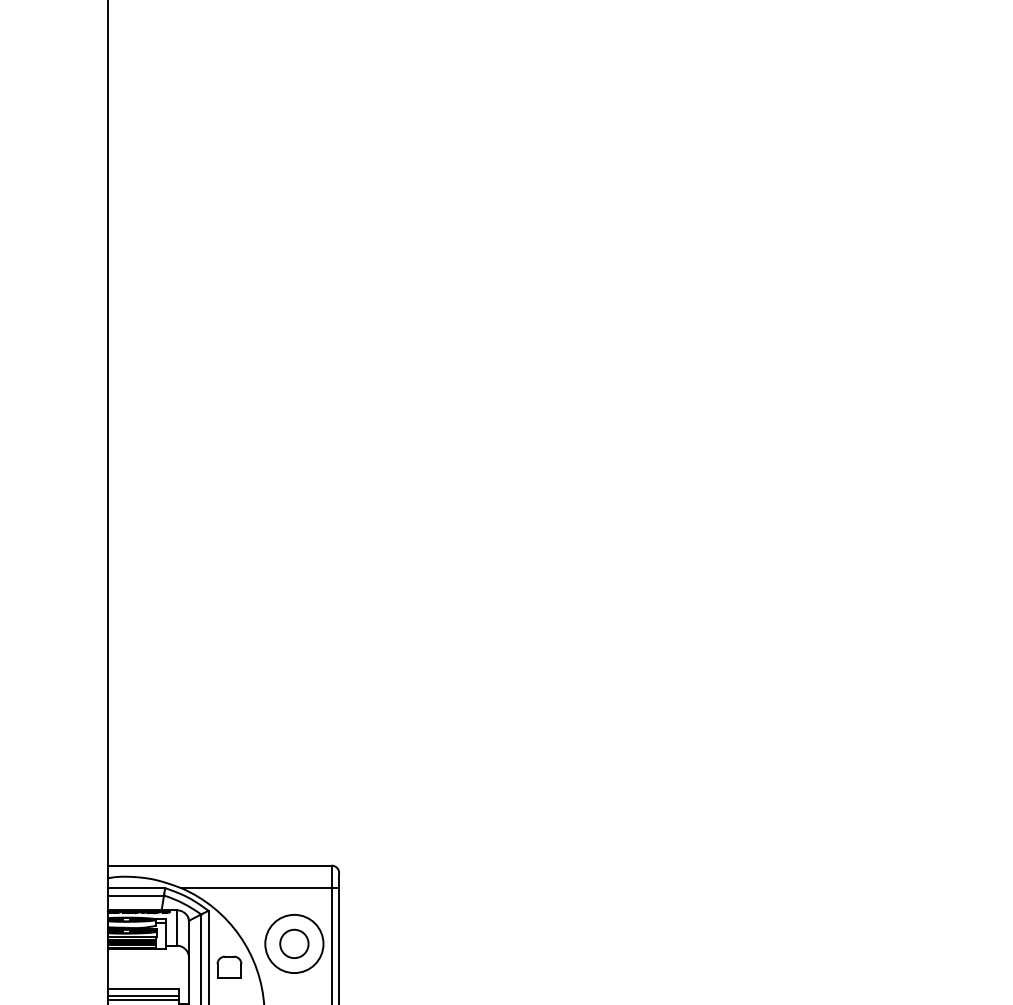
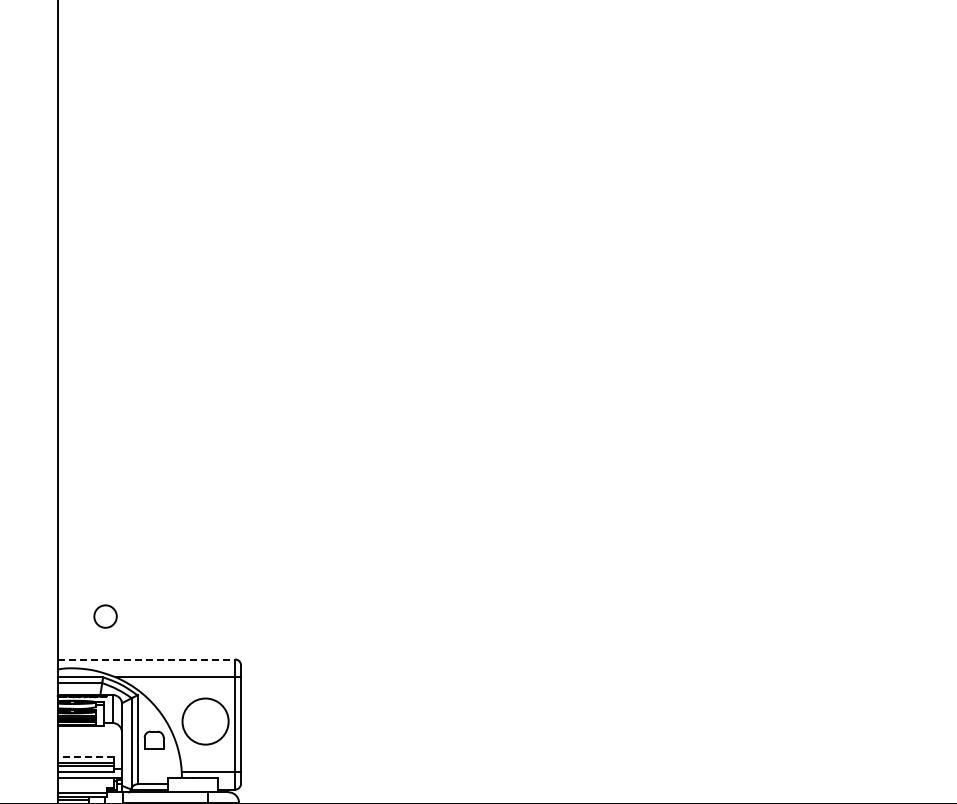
line: (219, 865) -> (146, 659), solid -> dashed
circle: (294, 943) -> (105, 616), moved
line: (142, 989) -> (85, 757), solid -> dashed

